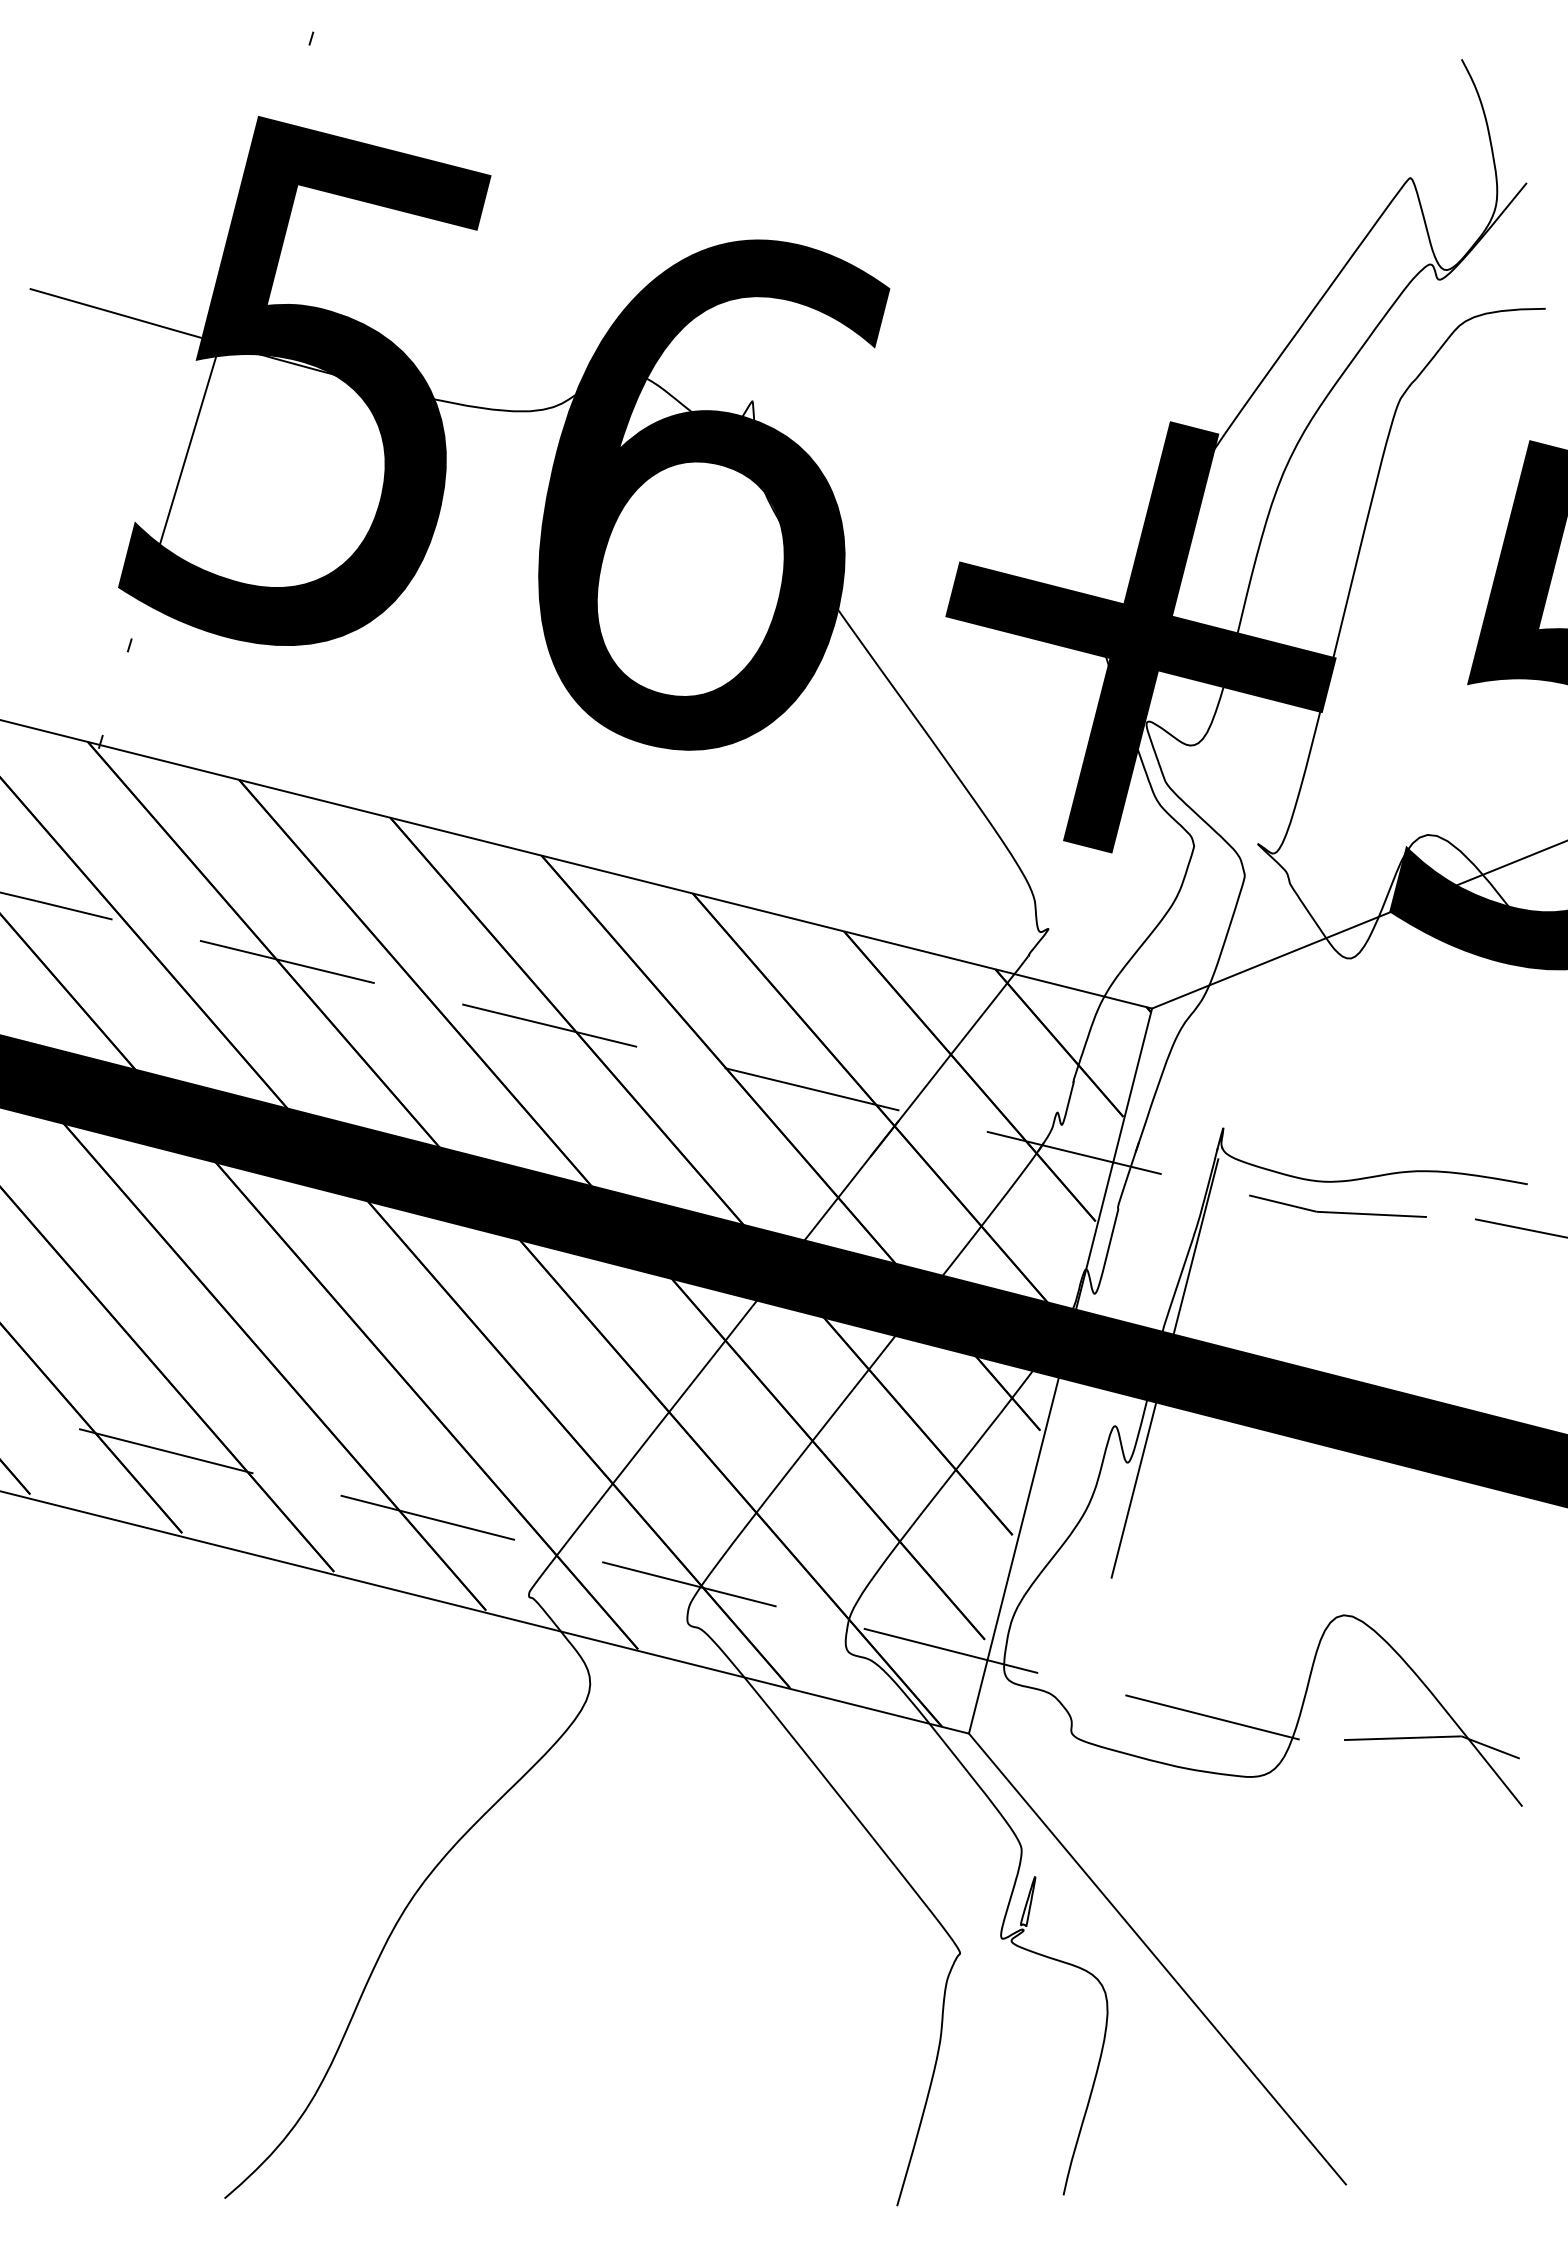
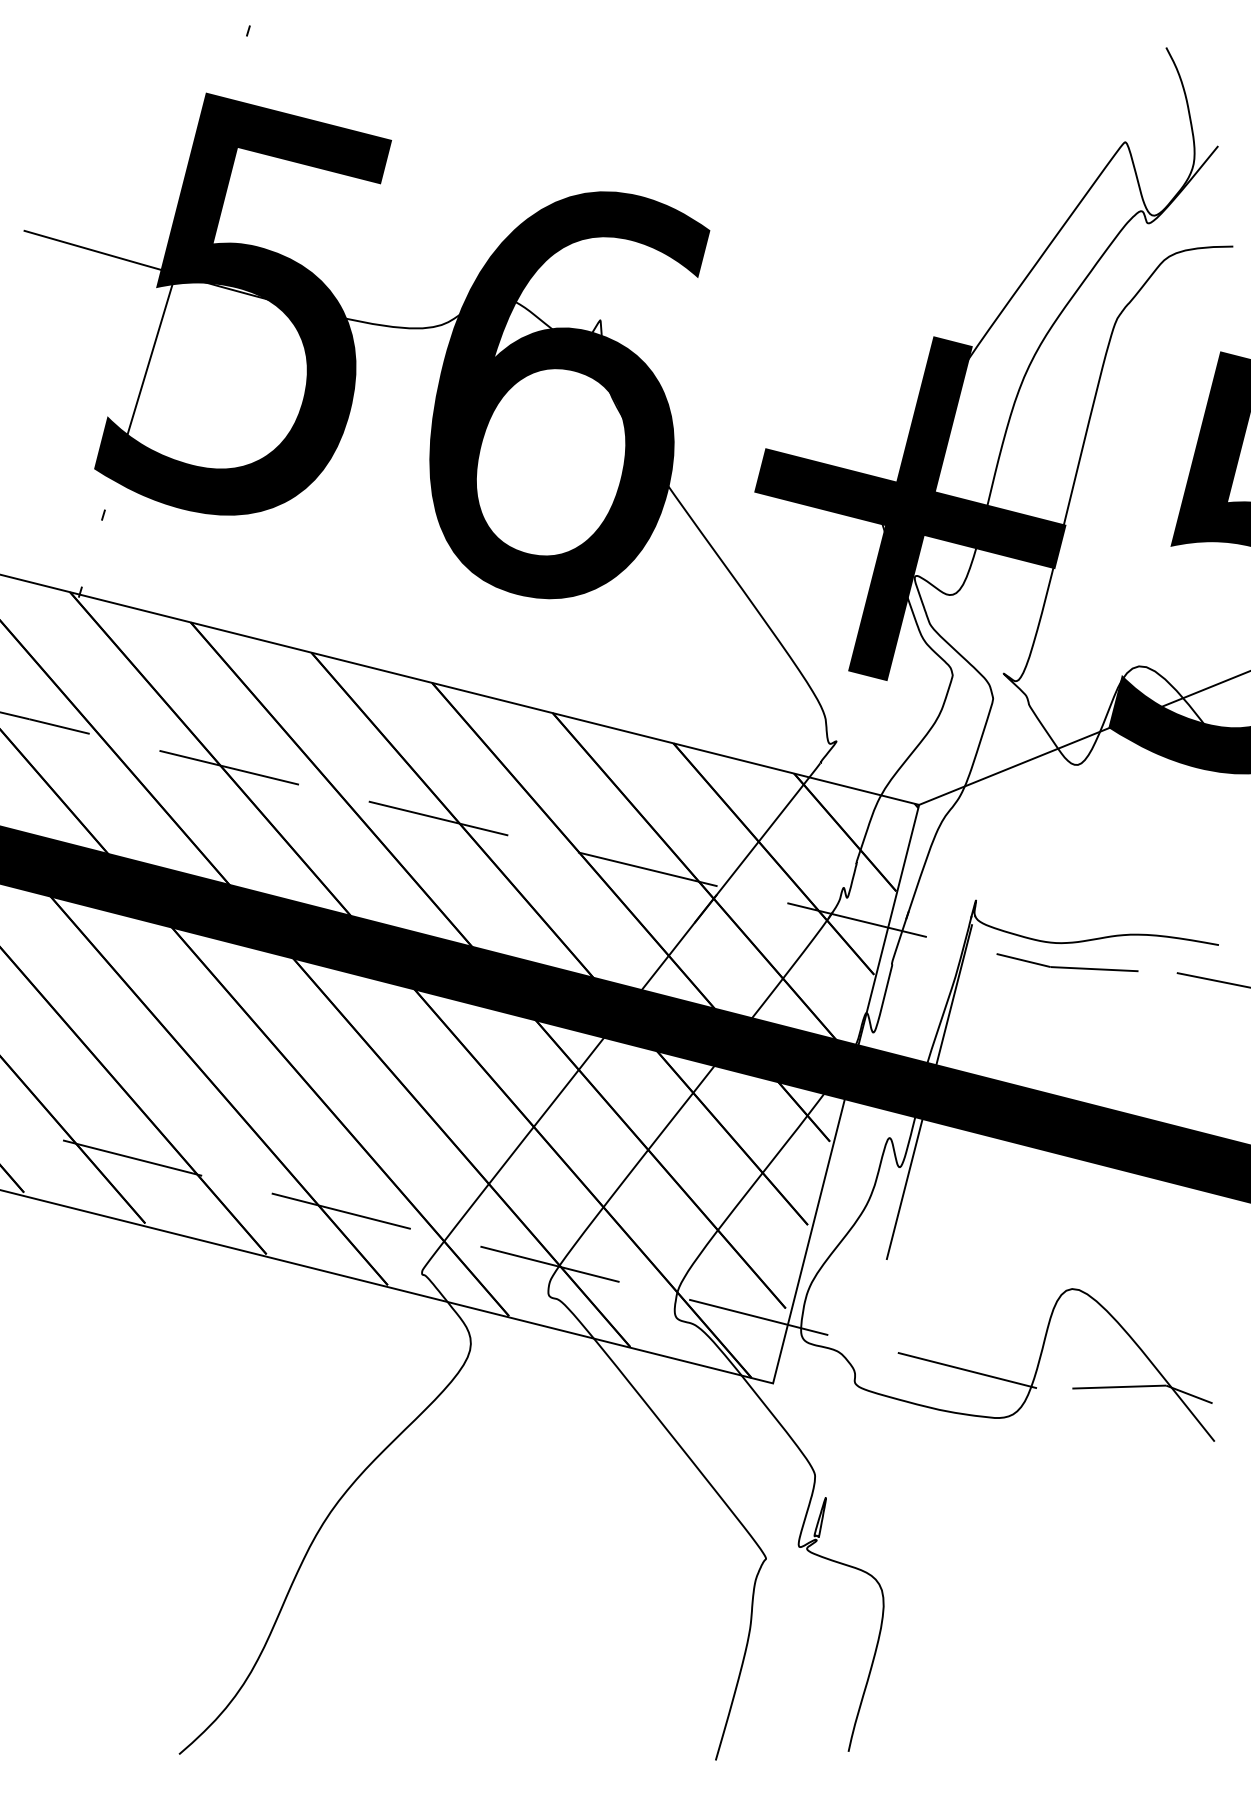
line: (1156, 1958) -> (922, 1562), removed

